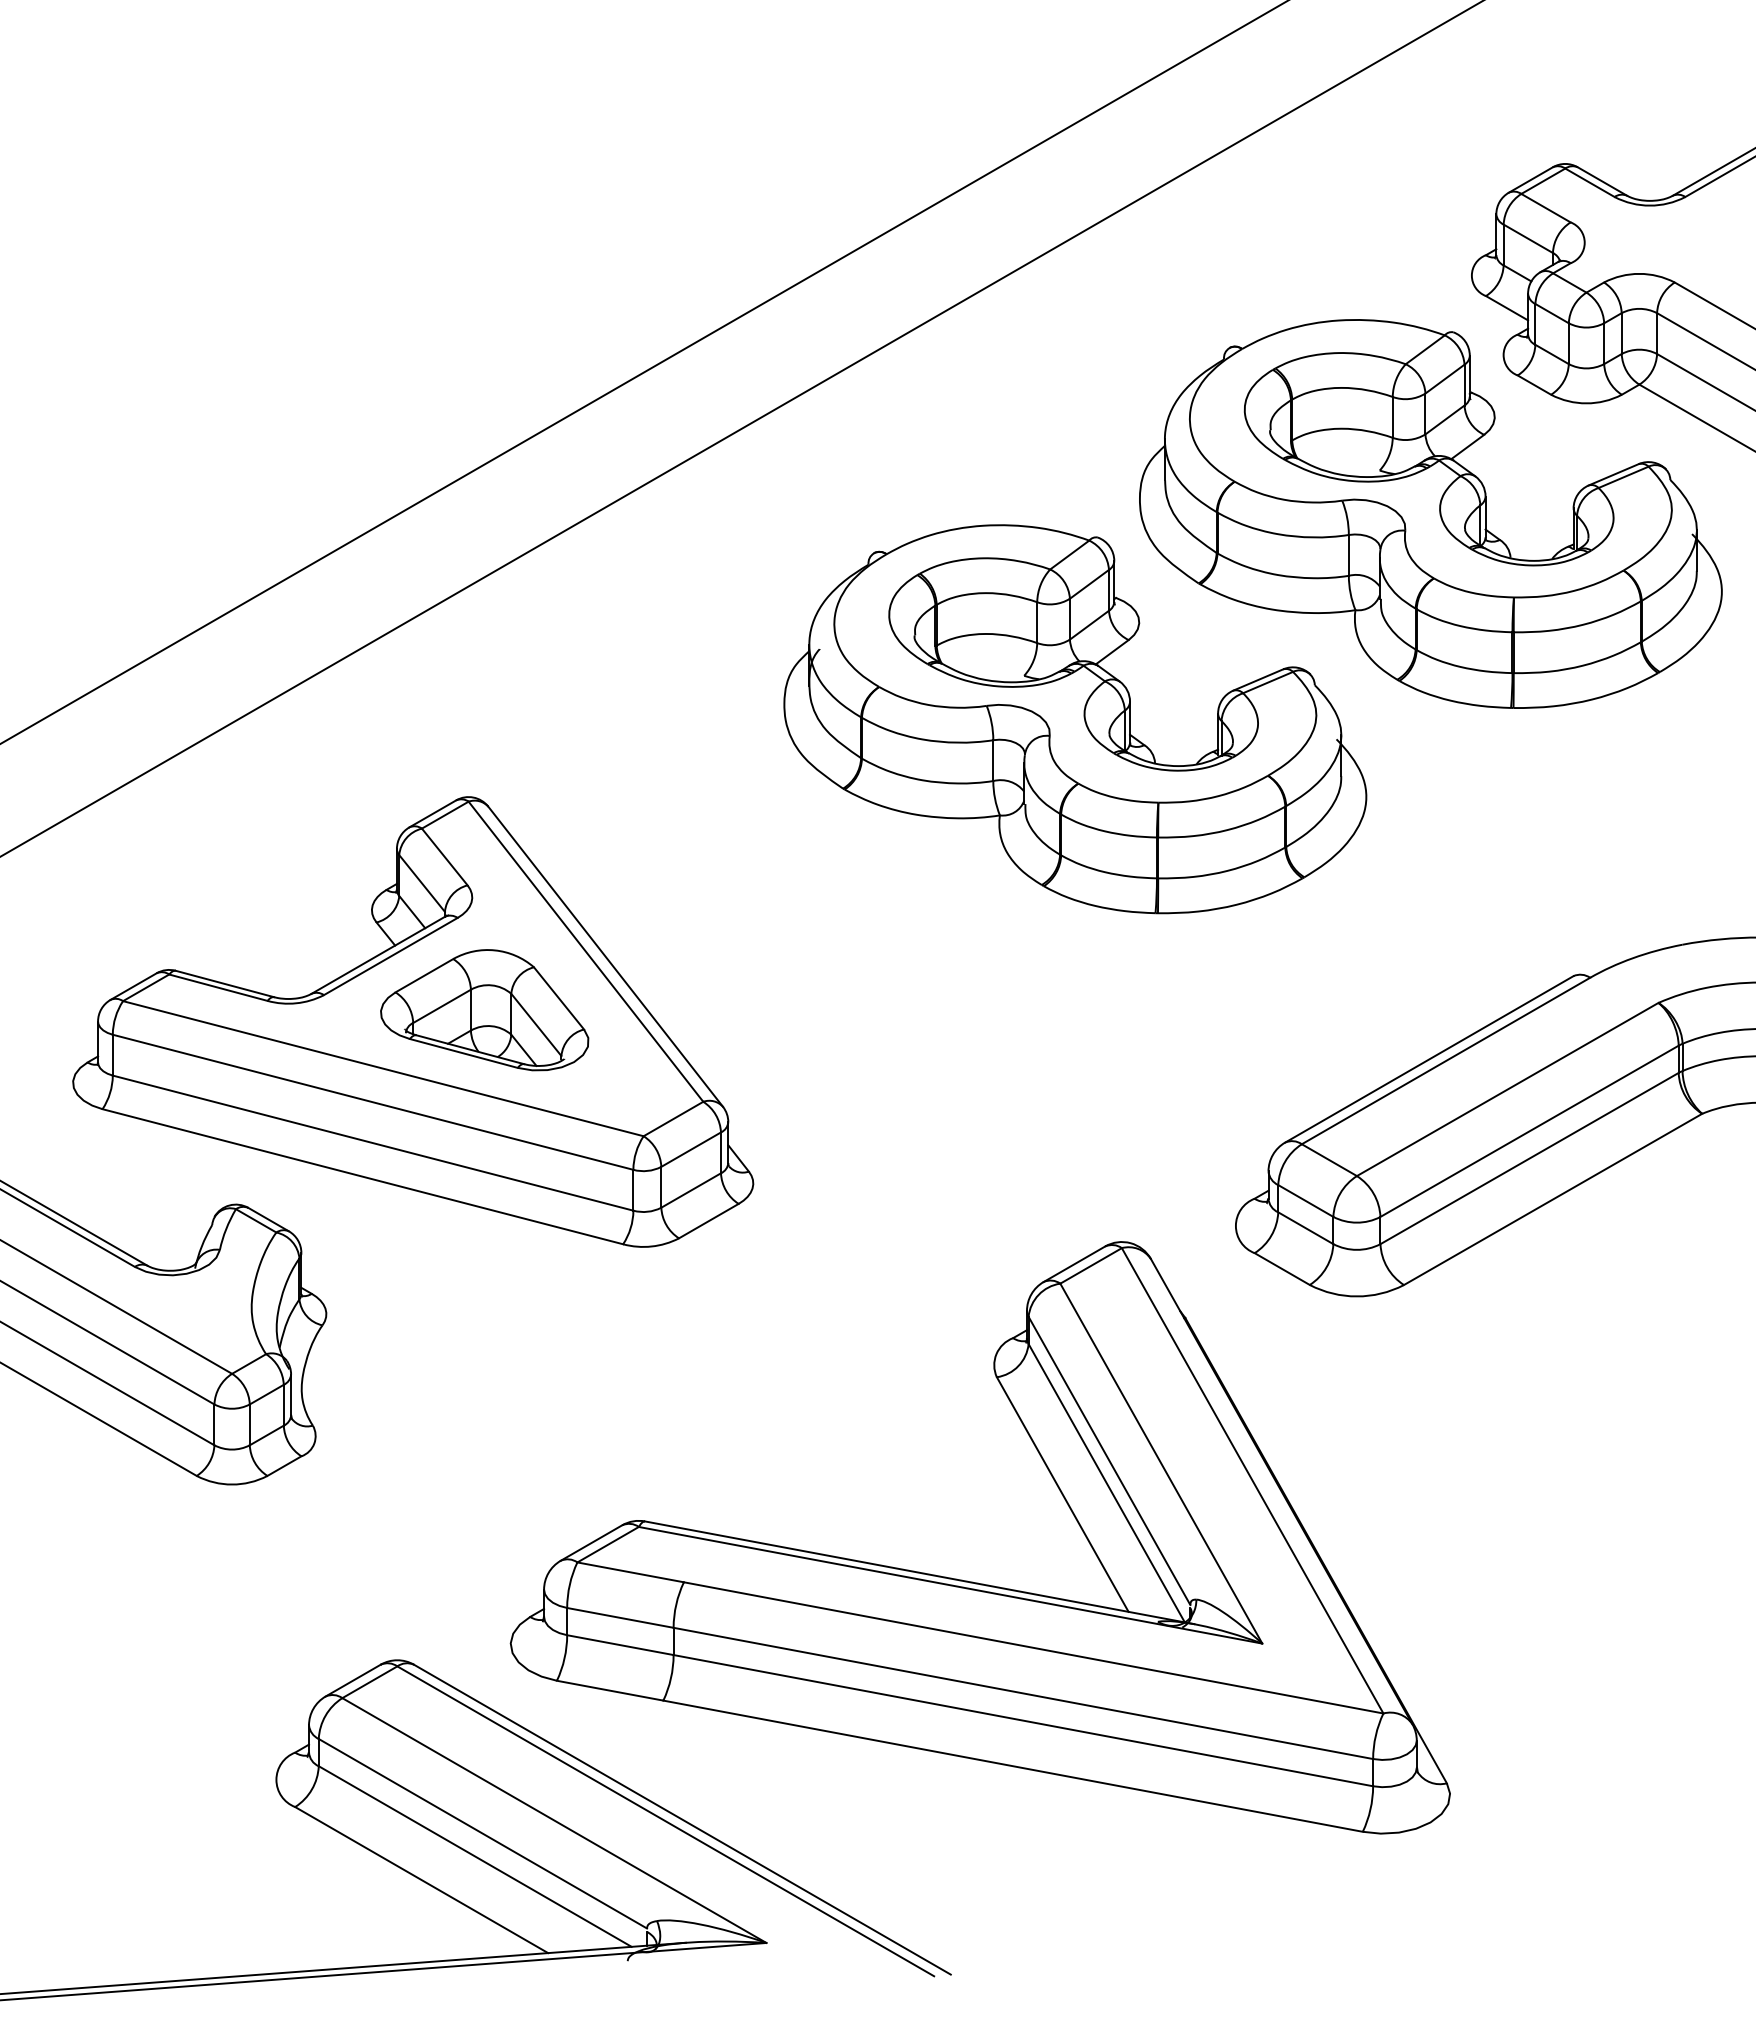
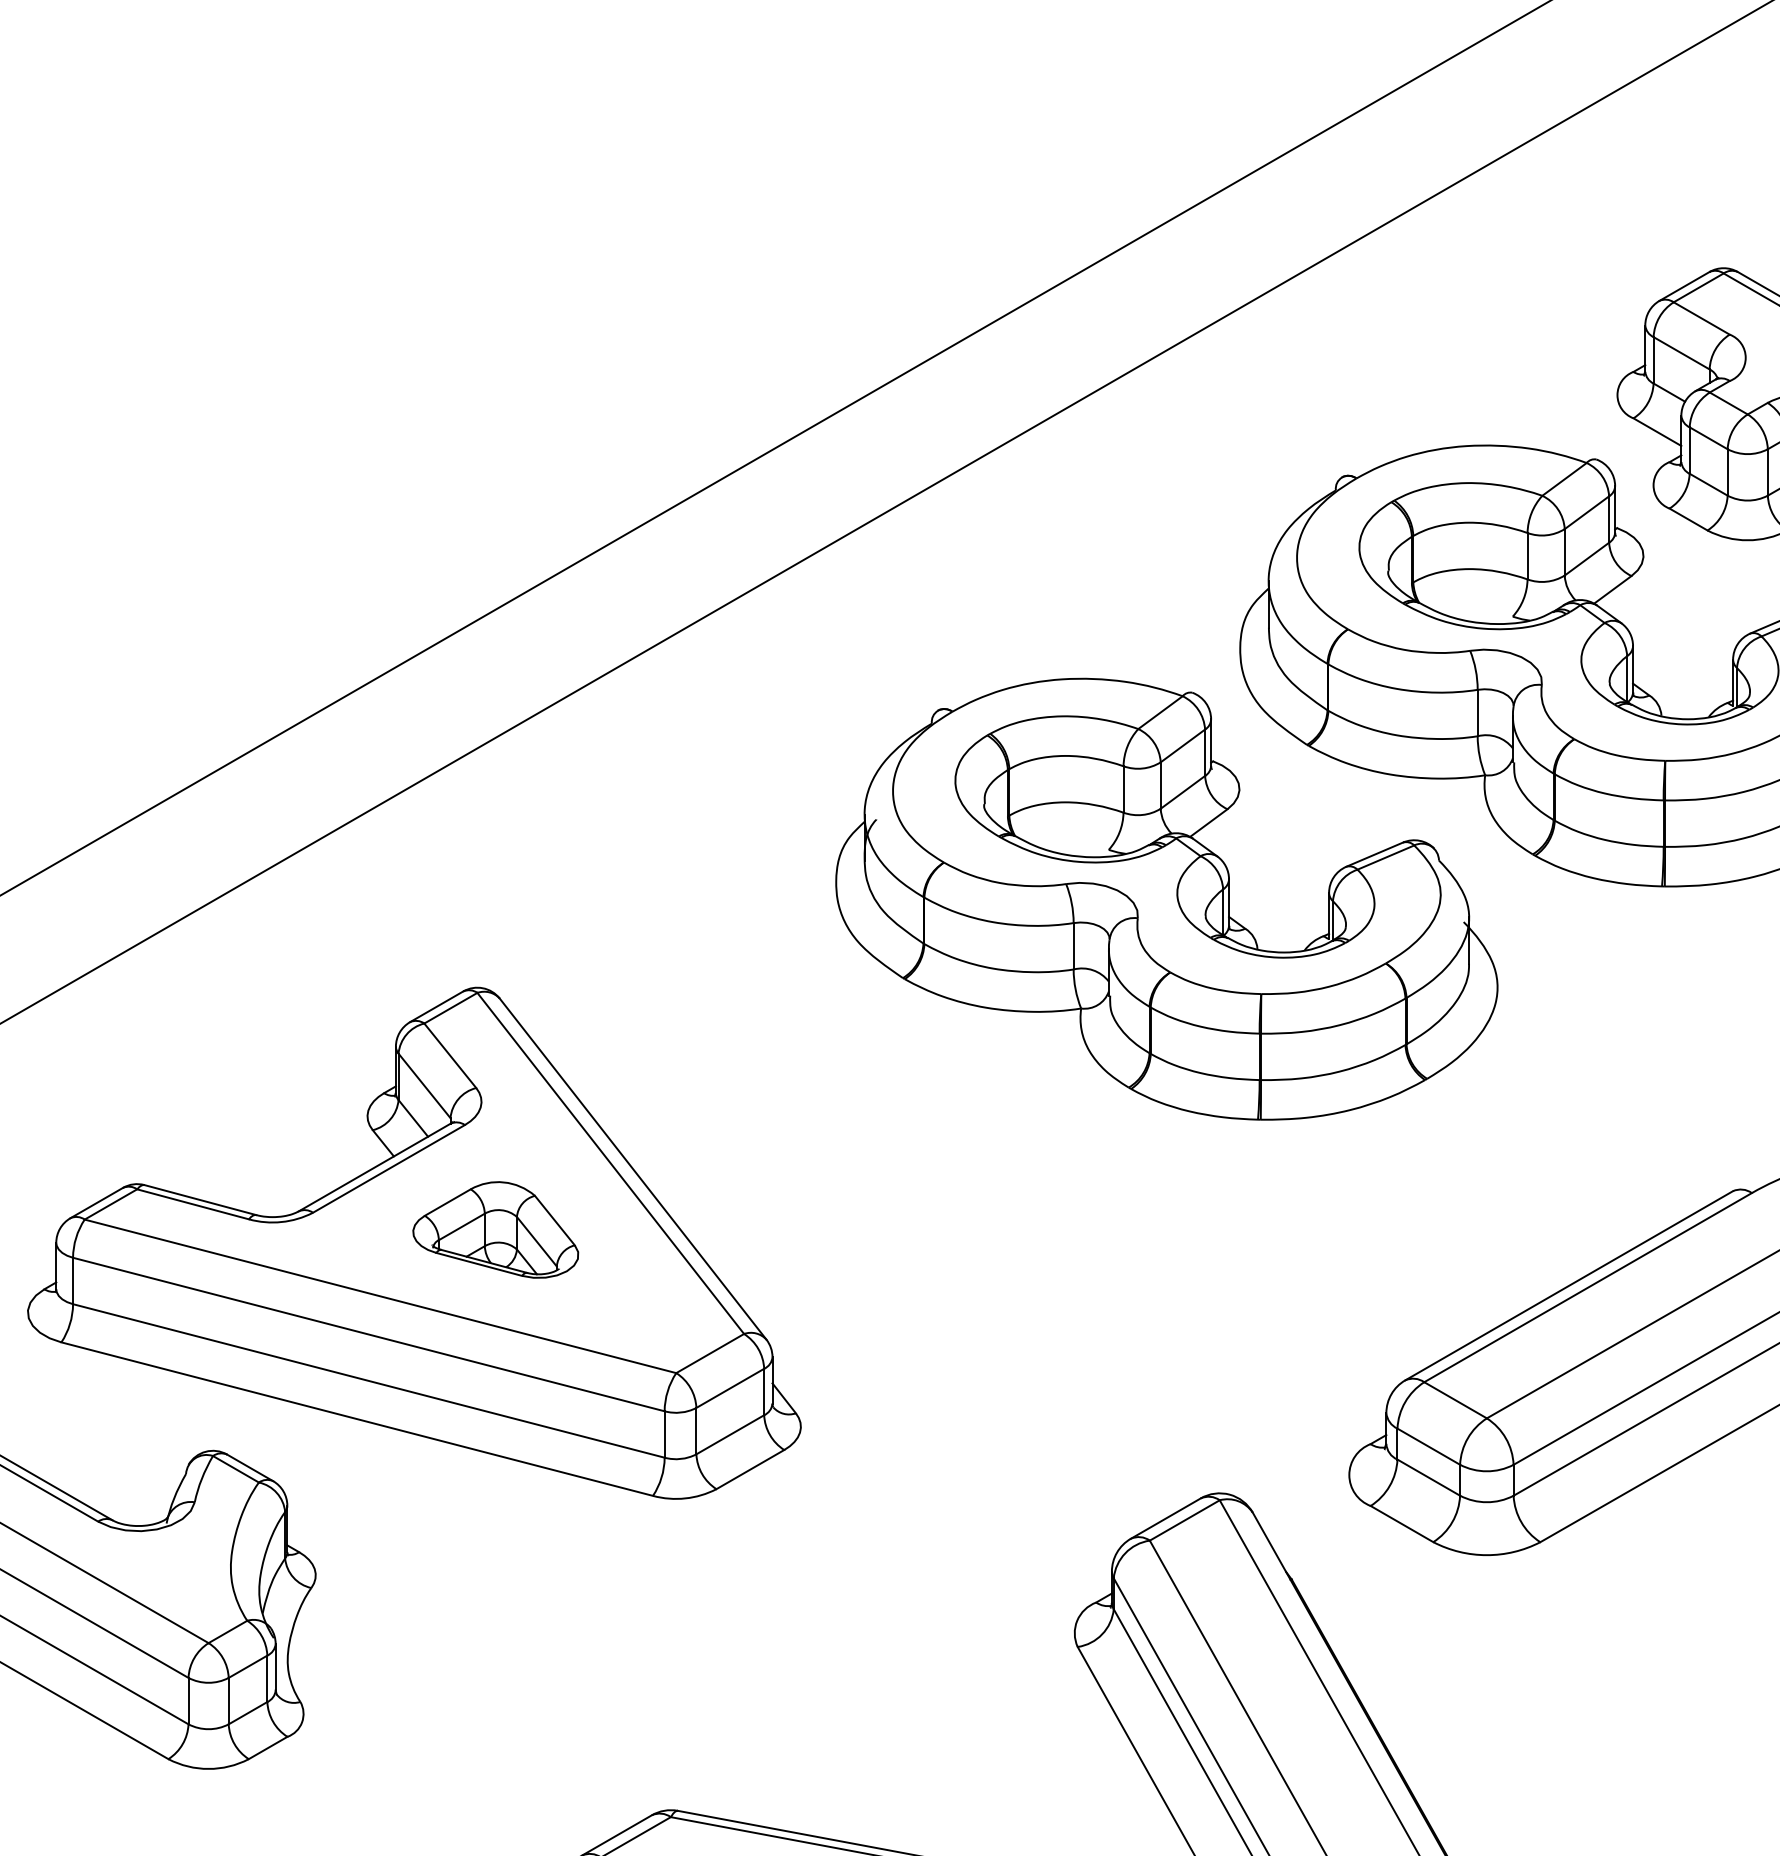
part: (484, 1010) -> (495, 1230), size x0.7

